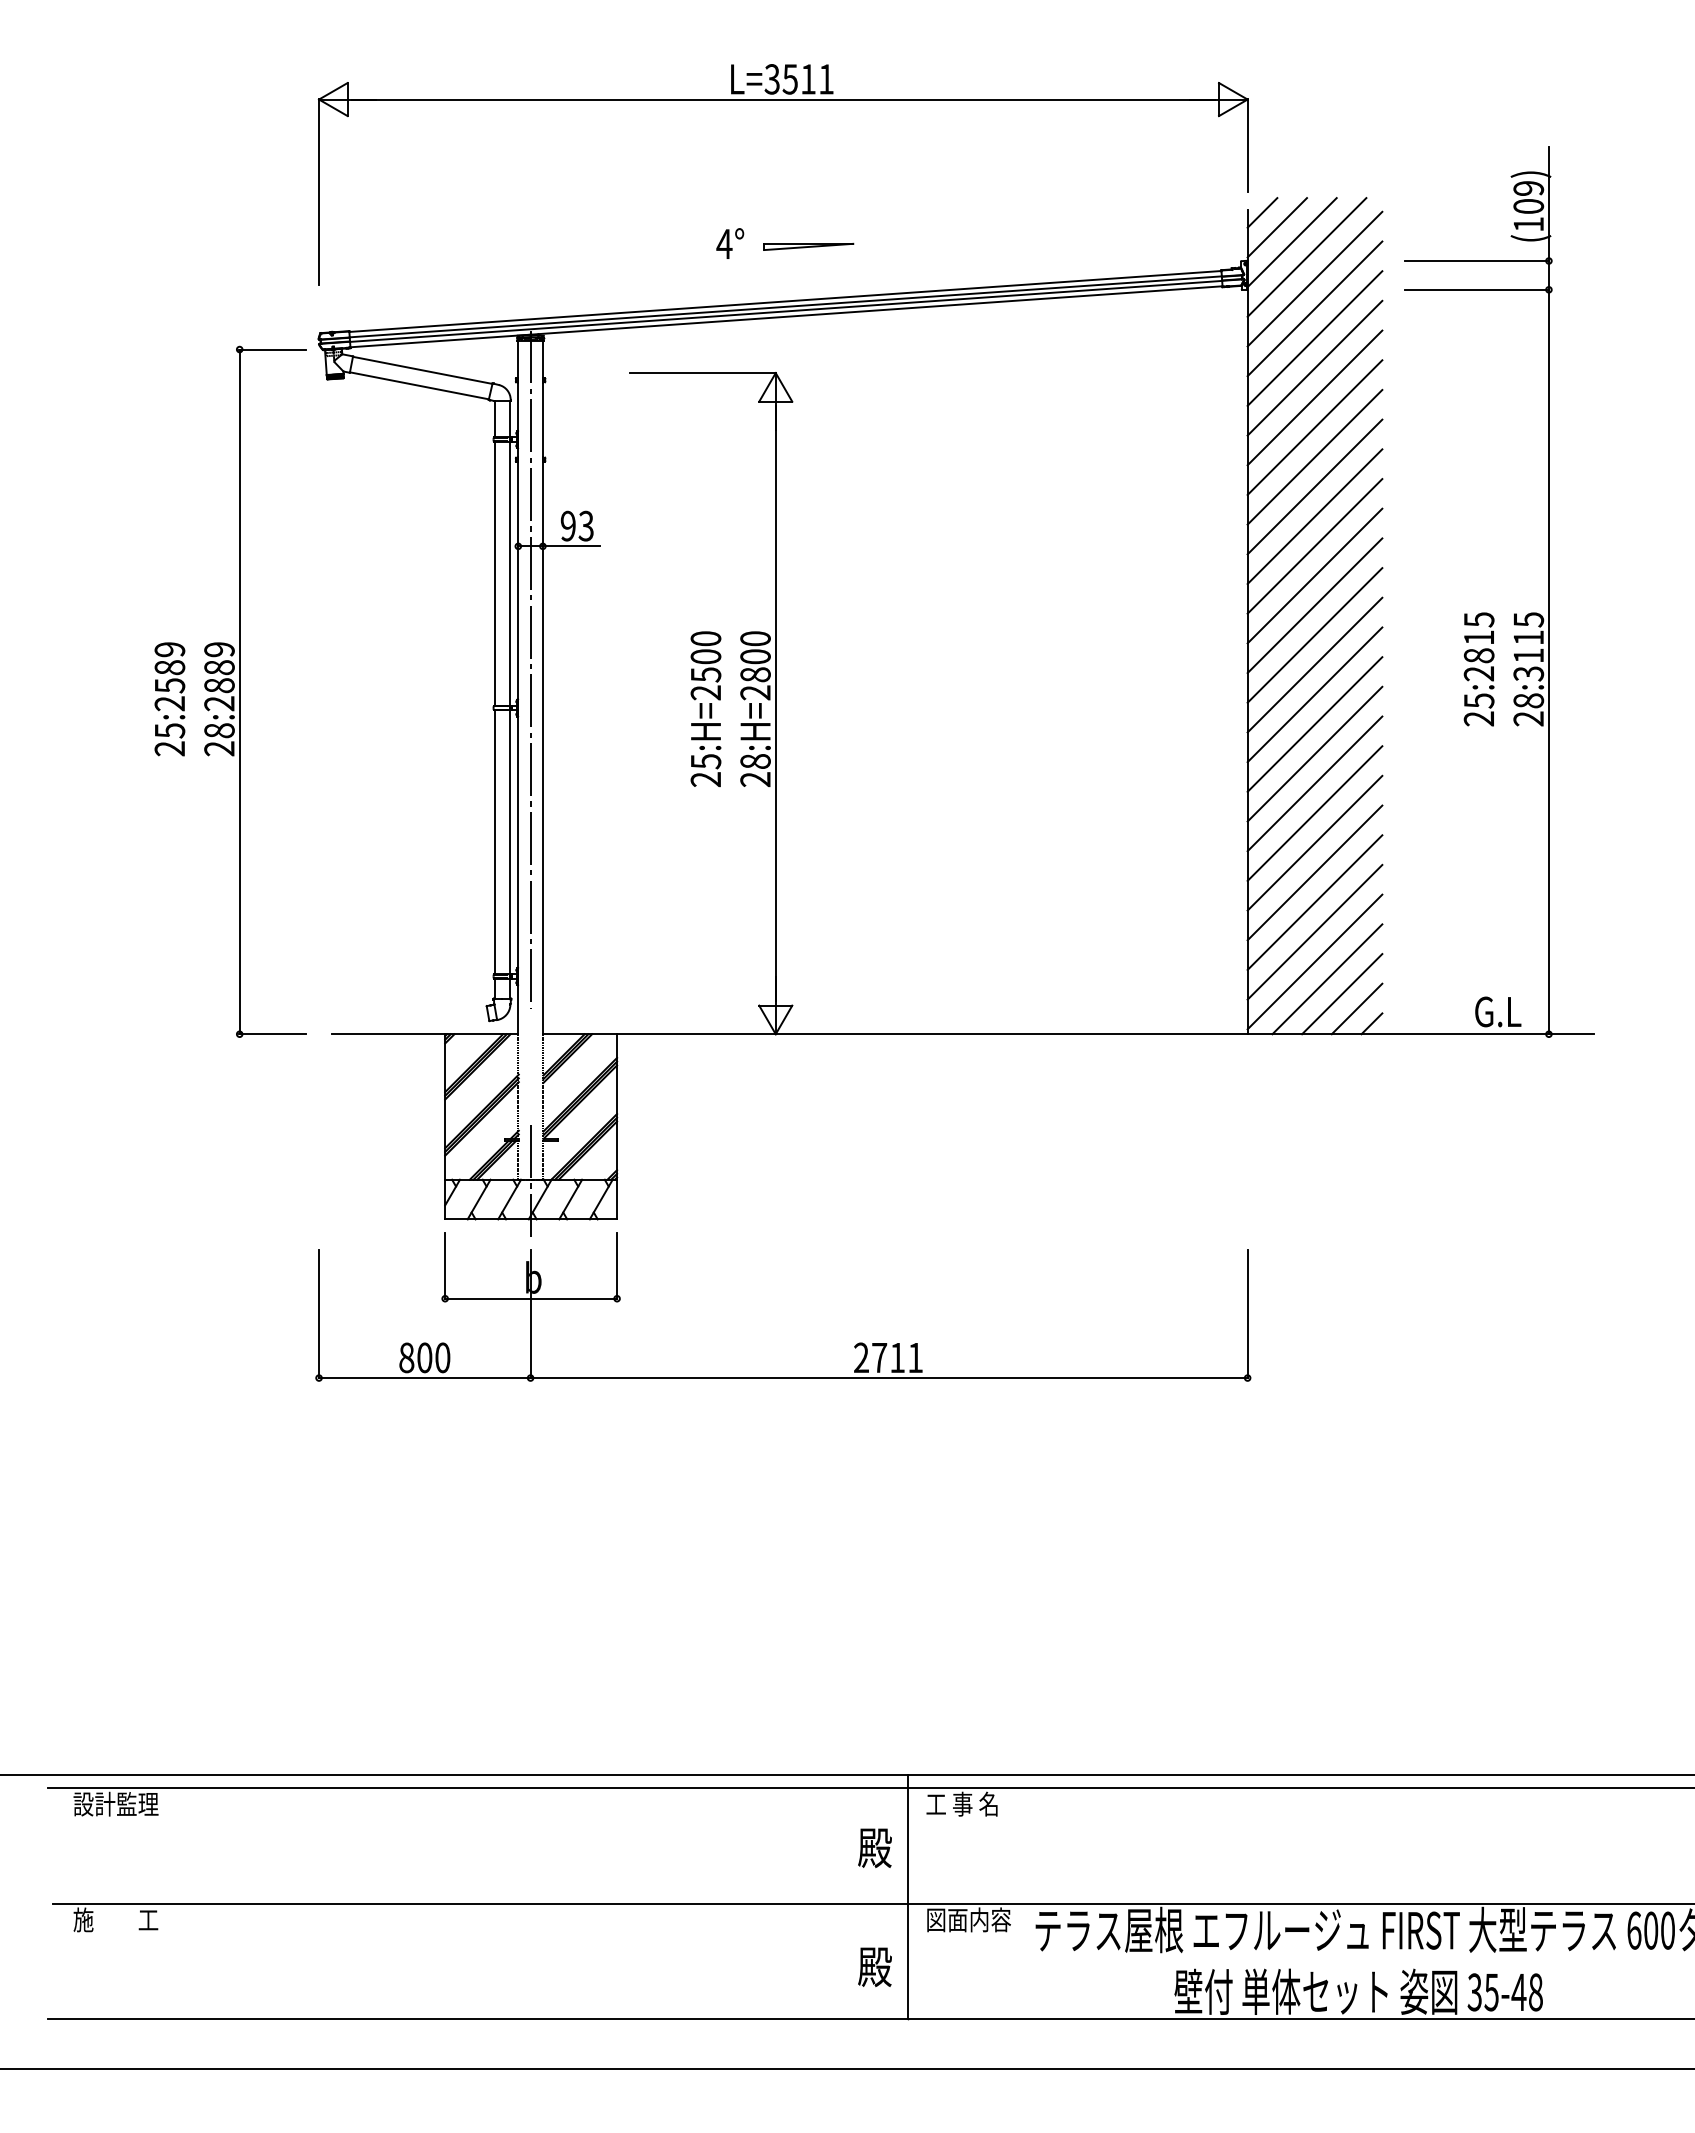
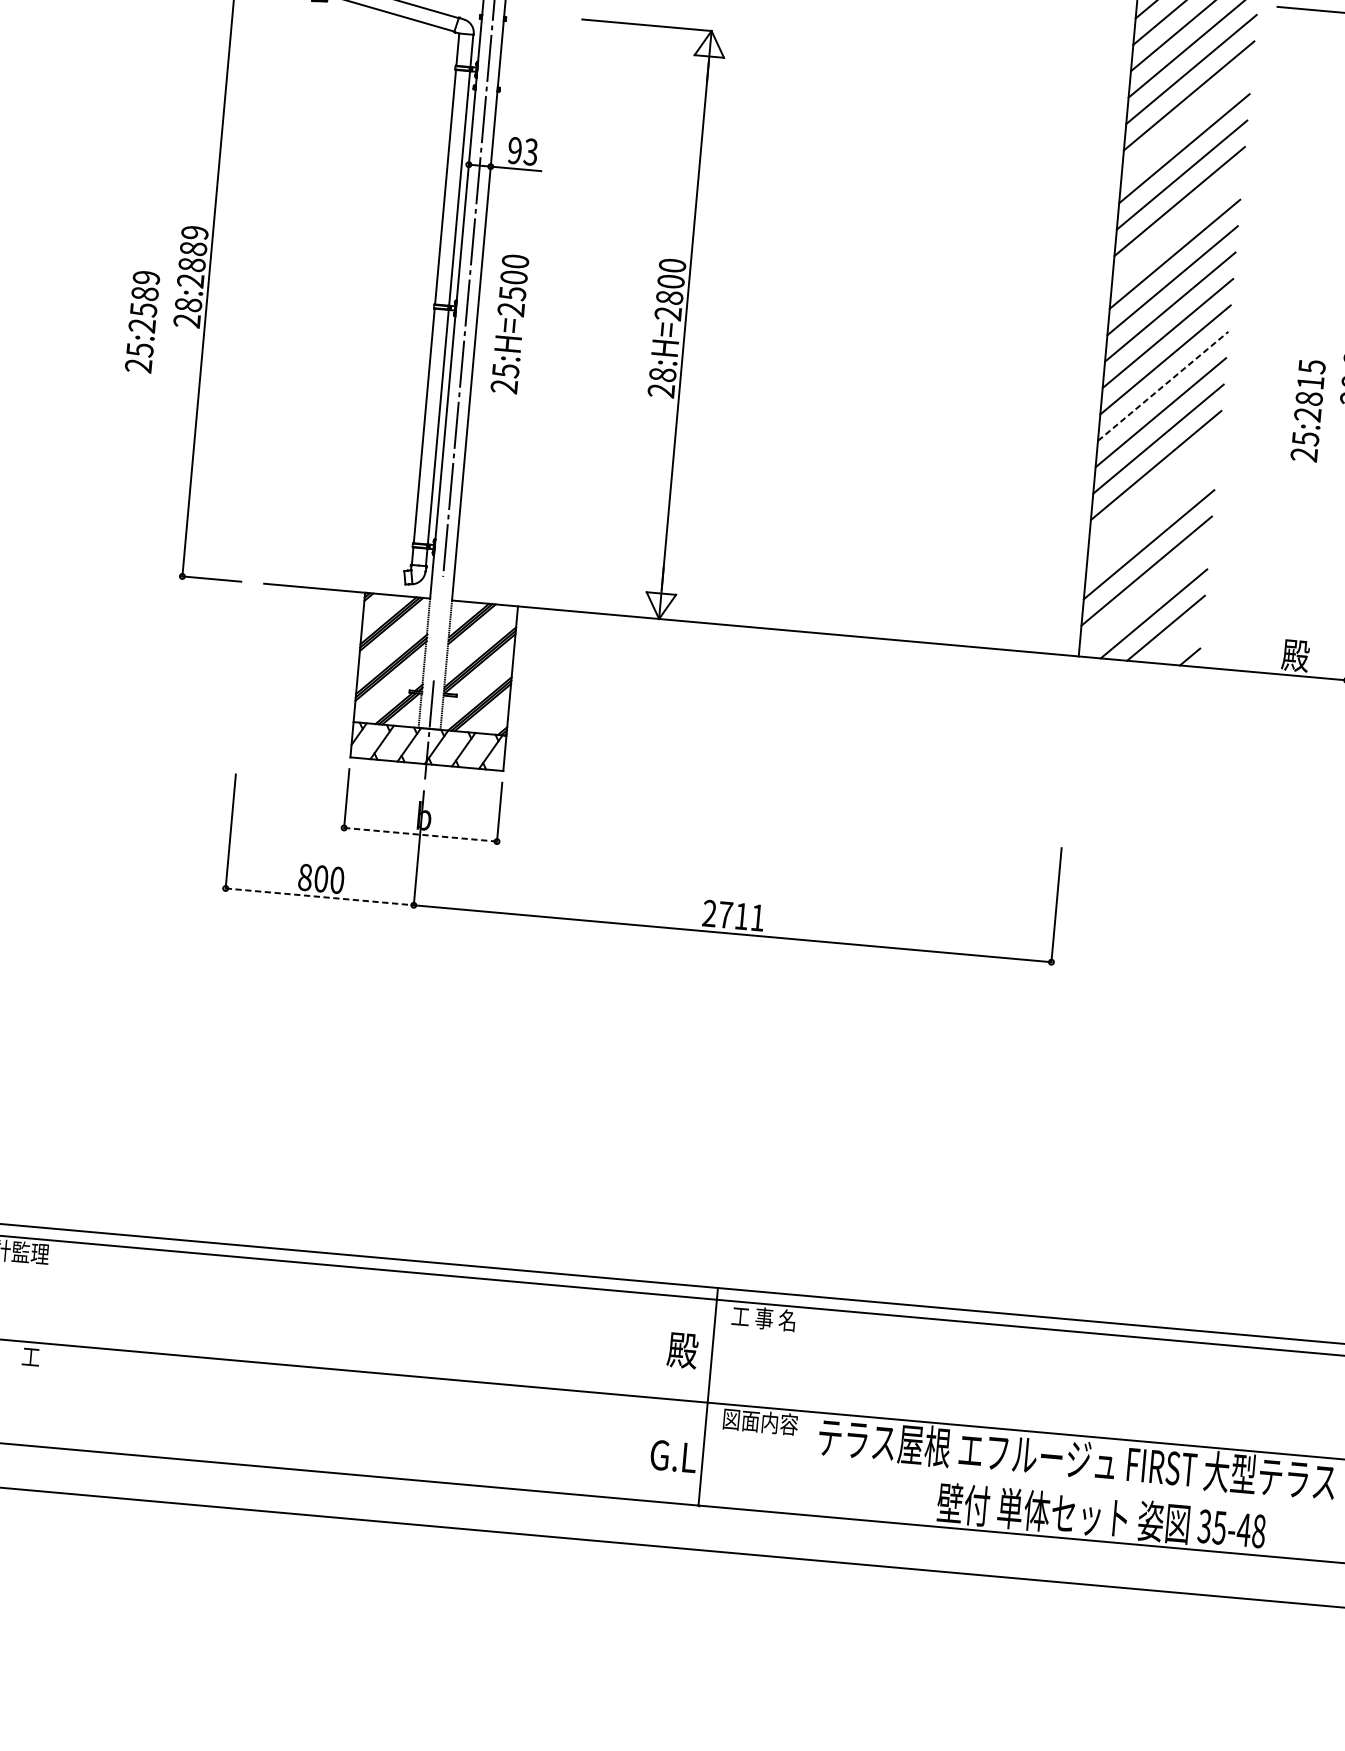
line: (1314, 427) -> (1186, 122), removed
line: (1314, 546) -> (1176, 228), removed
text: (1478, 669) -> (1307, 410), moved
text: (169, 699) -> (142, 322), moved
text: (705, 709) -> (509, 324), moved
line: (1315, 724) -> (1163, 386), solid -> dashed
line: (1314, 842) -> (1153, 491), removed
line: (1314, 872) -> (1151, 517), removed
line: (1314, 961) -> (1143, 597), removed
line: (1356, 1008) -> (1177, 642), removed
text: (1497, 1011) -> (1302, 656), G.L -> 殿
line: (531, 1298) -> (420, 834), solid -> dashed
line: (424, 1378) -> (319, 897), solid -> dashed
text: (875, 1967) -> (673, 1456), 殿 -> G.L

